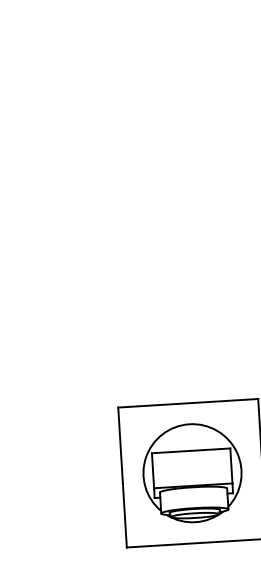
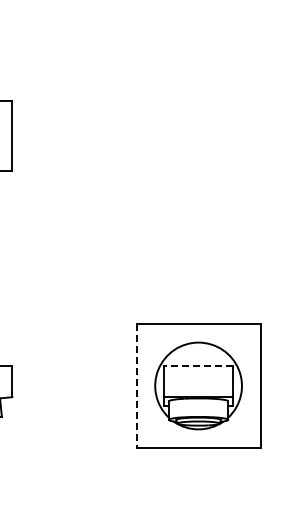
line: (191, 451) -> (198, 366), solid -> dashed
line: (122, 478) -> (136, 386), solid -> dashed

